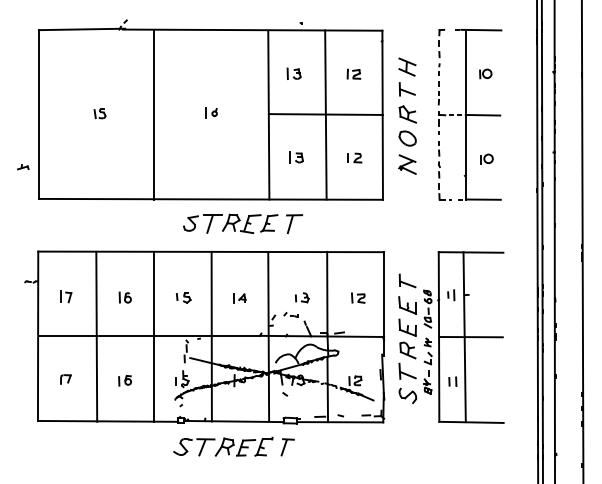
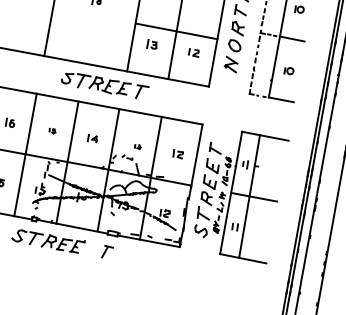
line: (325, 114) -> (176, 31), moved
part: (183, 297) -> (52, 130), size x0.6
part: (302, 297) -> (138, 146), size x0.6
part: (223, 446) -> (48, 240), moved

